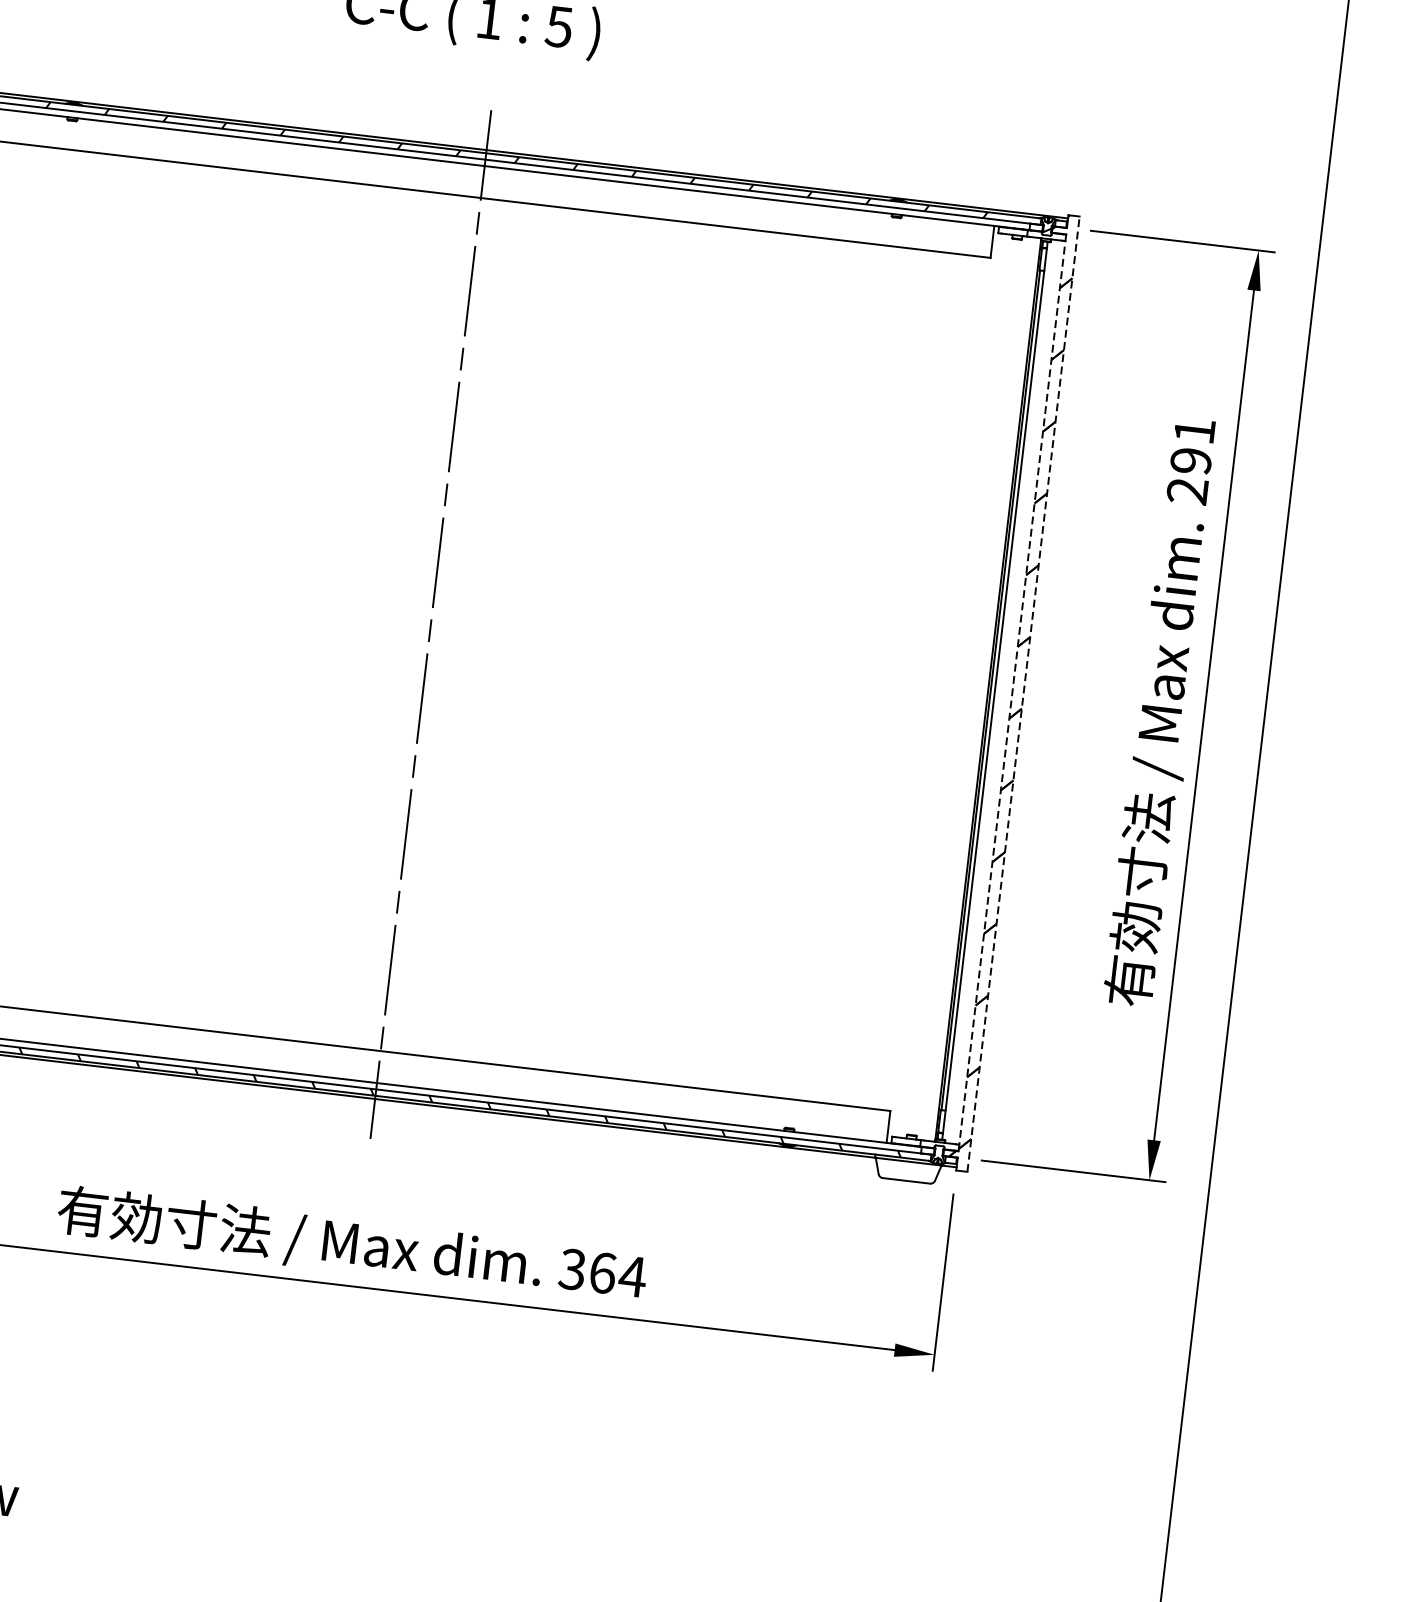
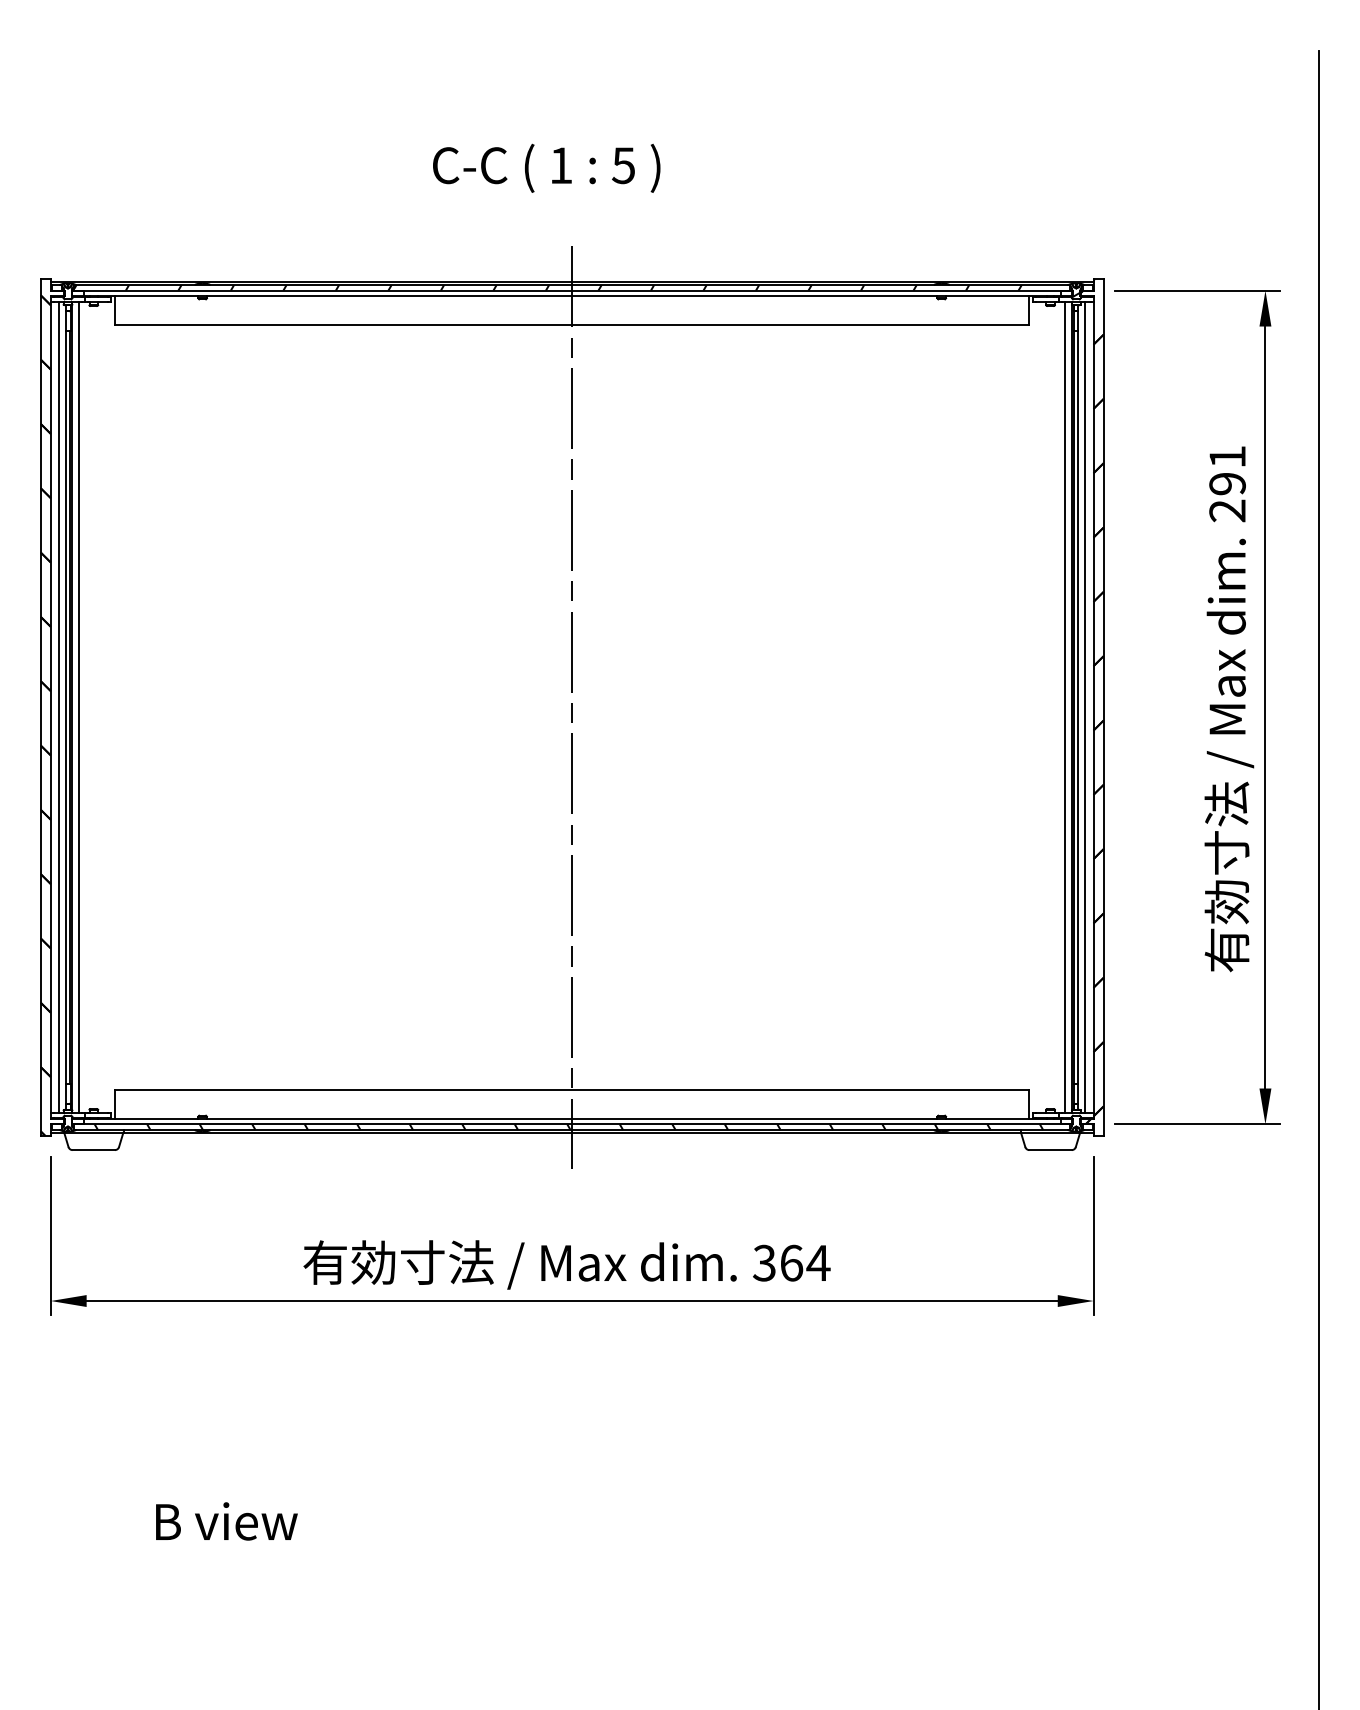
line: (979, 689) -> (1064, 707), added
line: (1002, 691) -> (1084, 707), added
line: (1012, 693) -> (1093, 708), dashed -> solid
line: (1023, 694) -> (1103, 707), dashed -> solid

